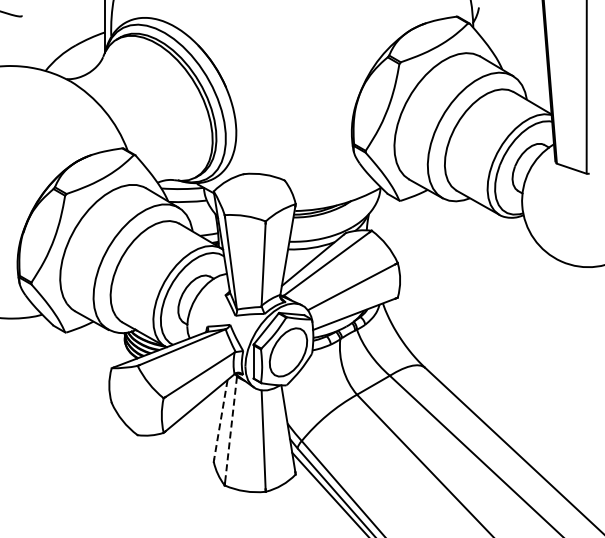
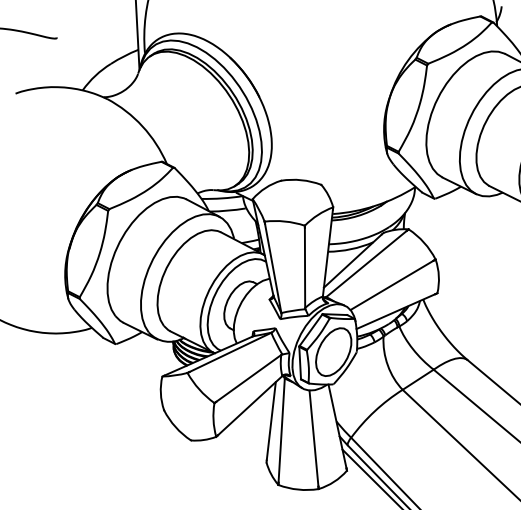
line: (220, 420) -> (270, 421), dashed -> solid
line: (230, 430) -> (281, 431), dashed -> solid

